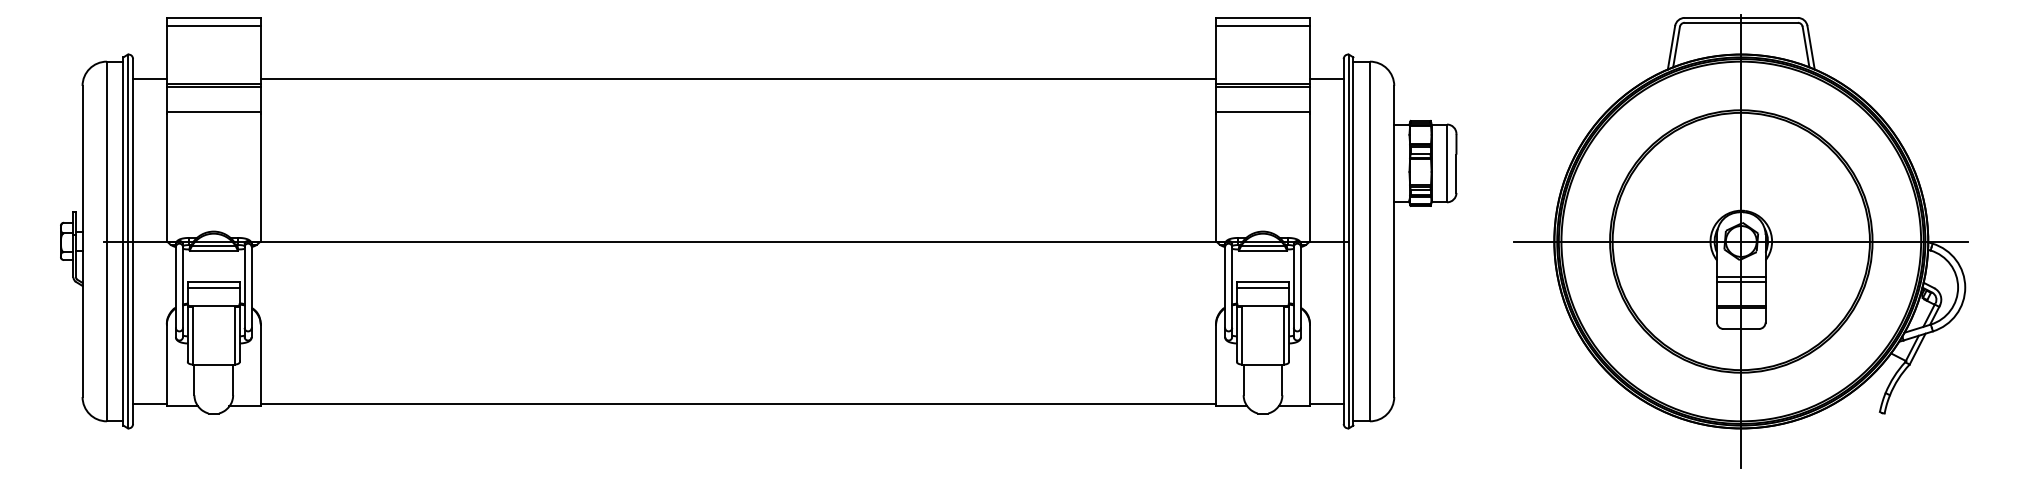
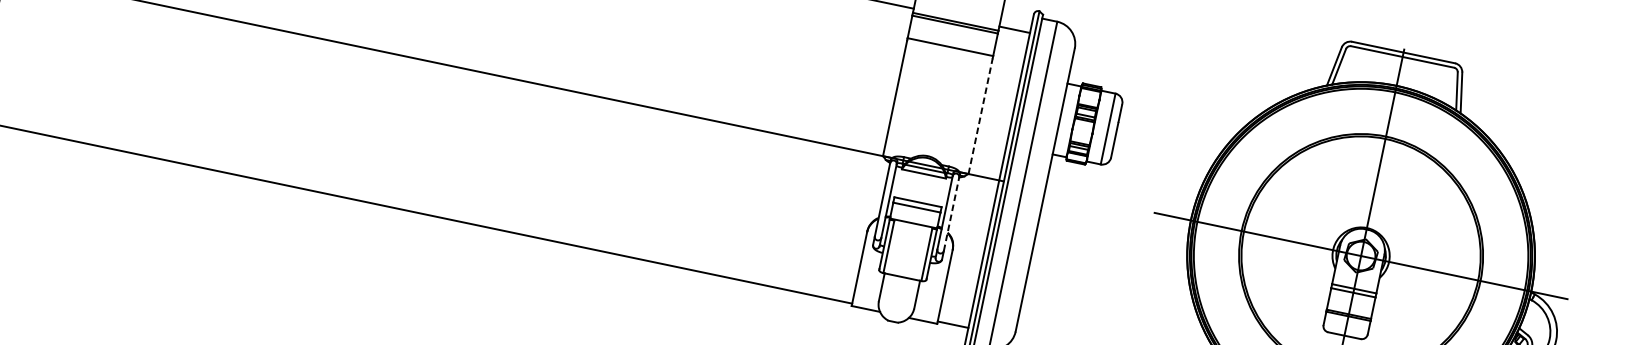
line: (1310, 177) -> (981, 115), solid -> dashed
line: (1300, 287) -> (951, 214), solid -> dashed

